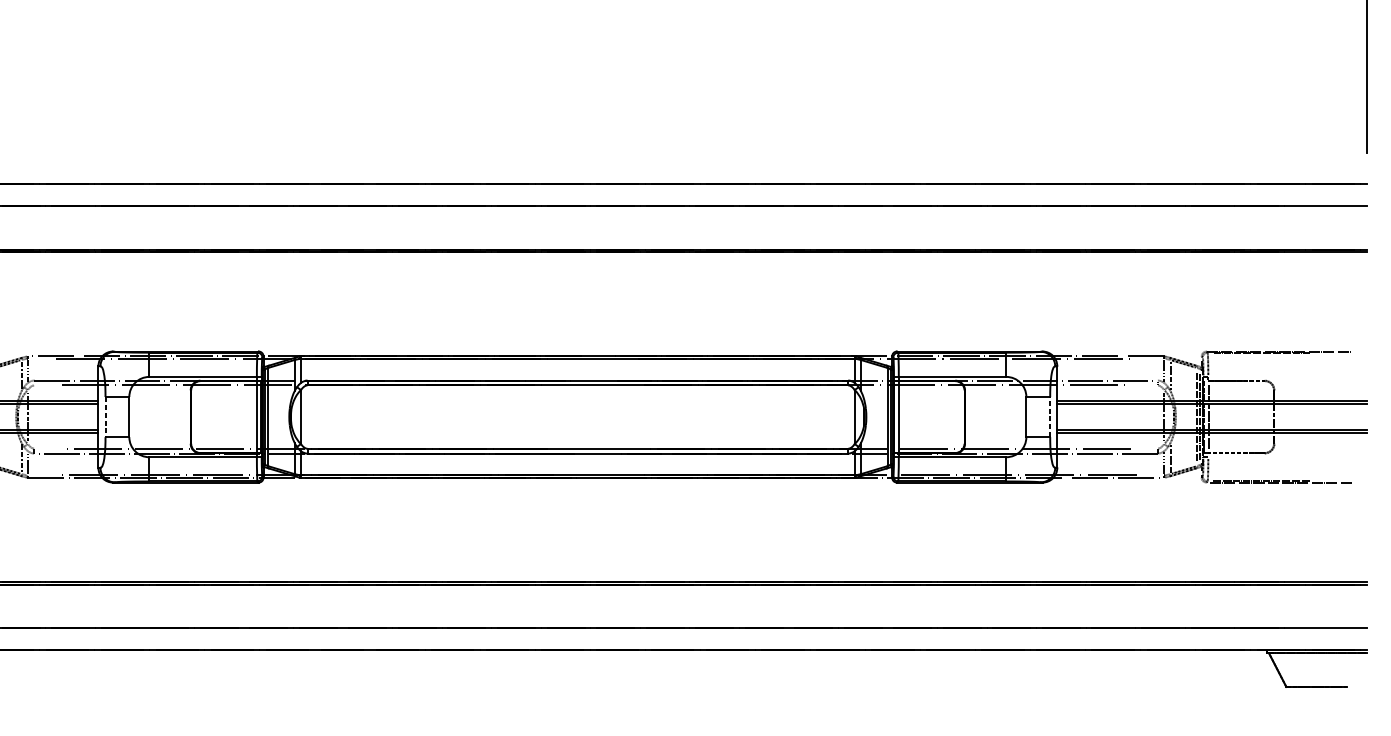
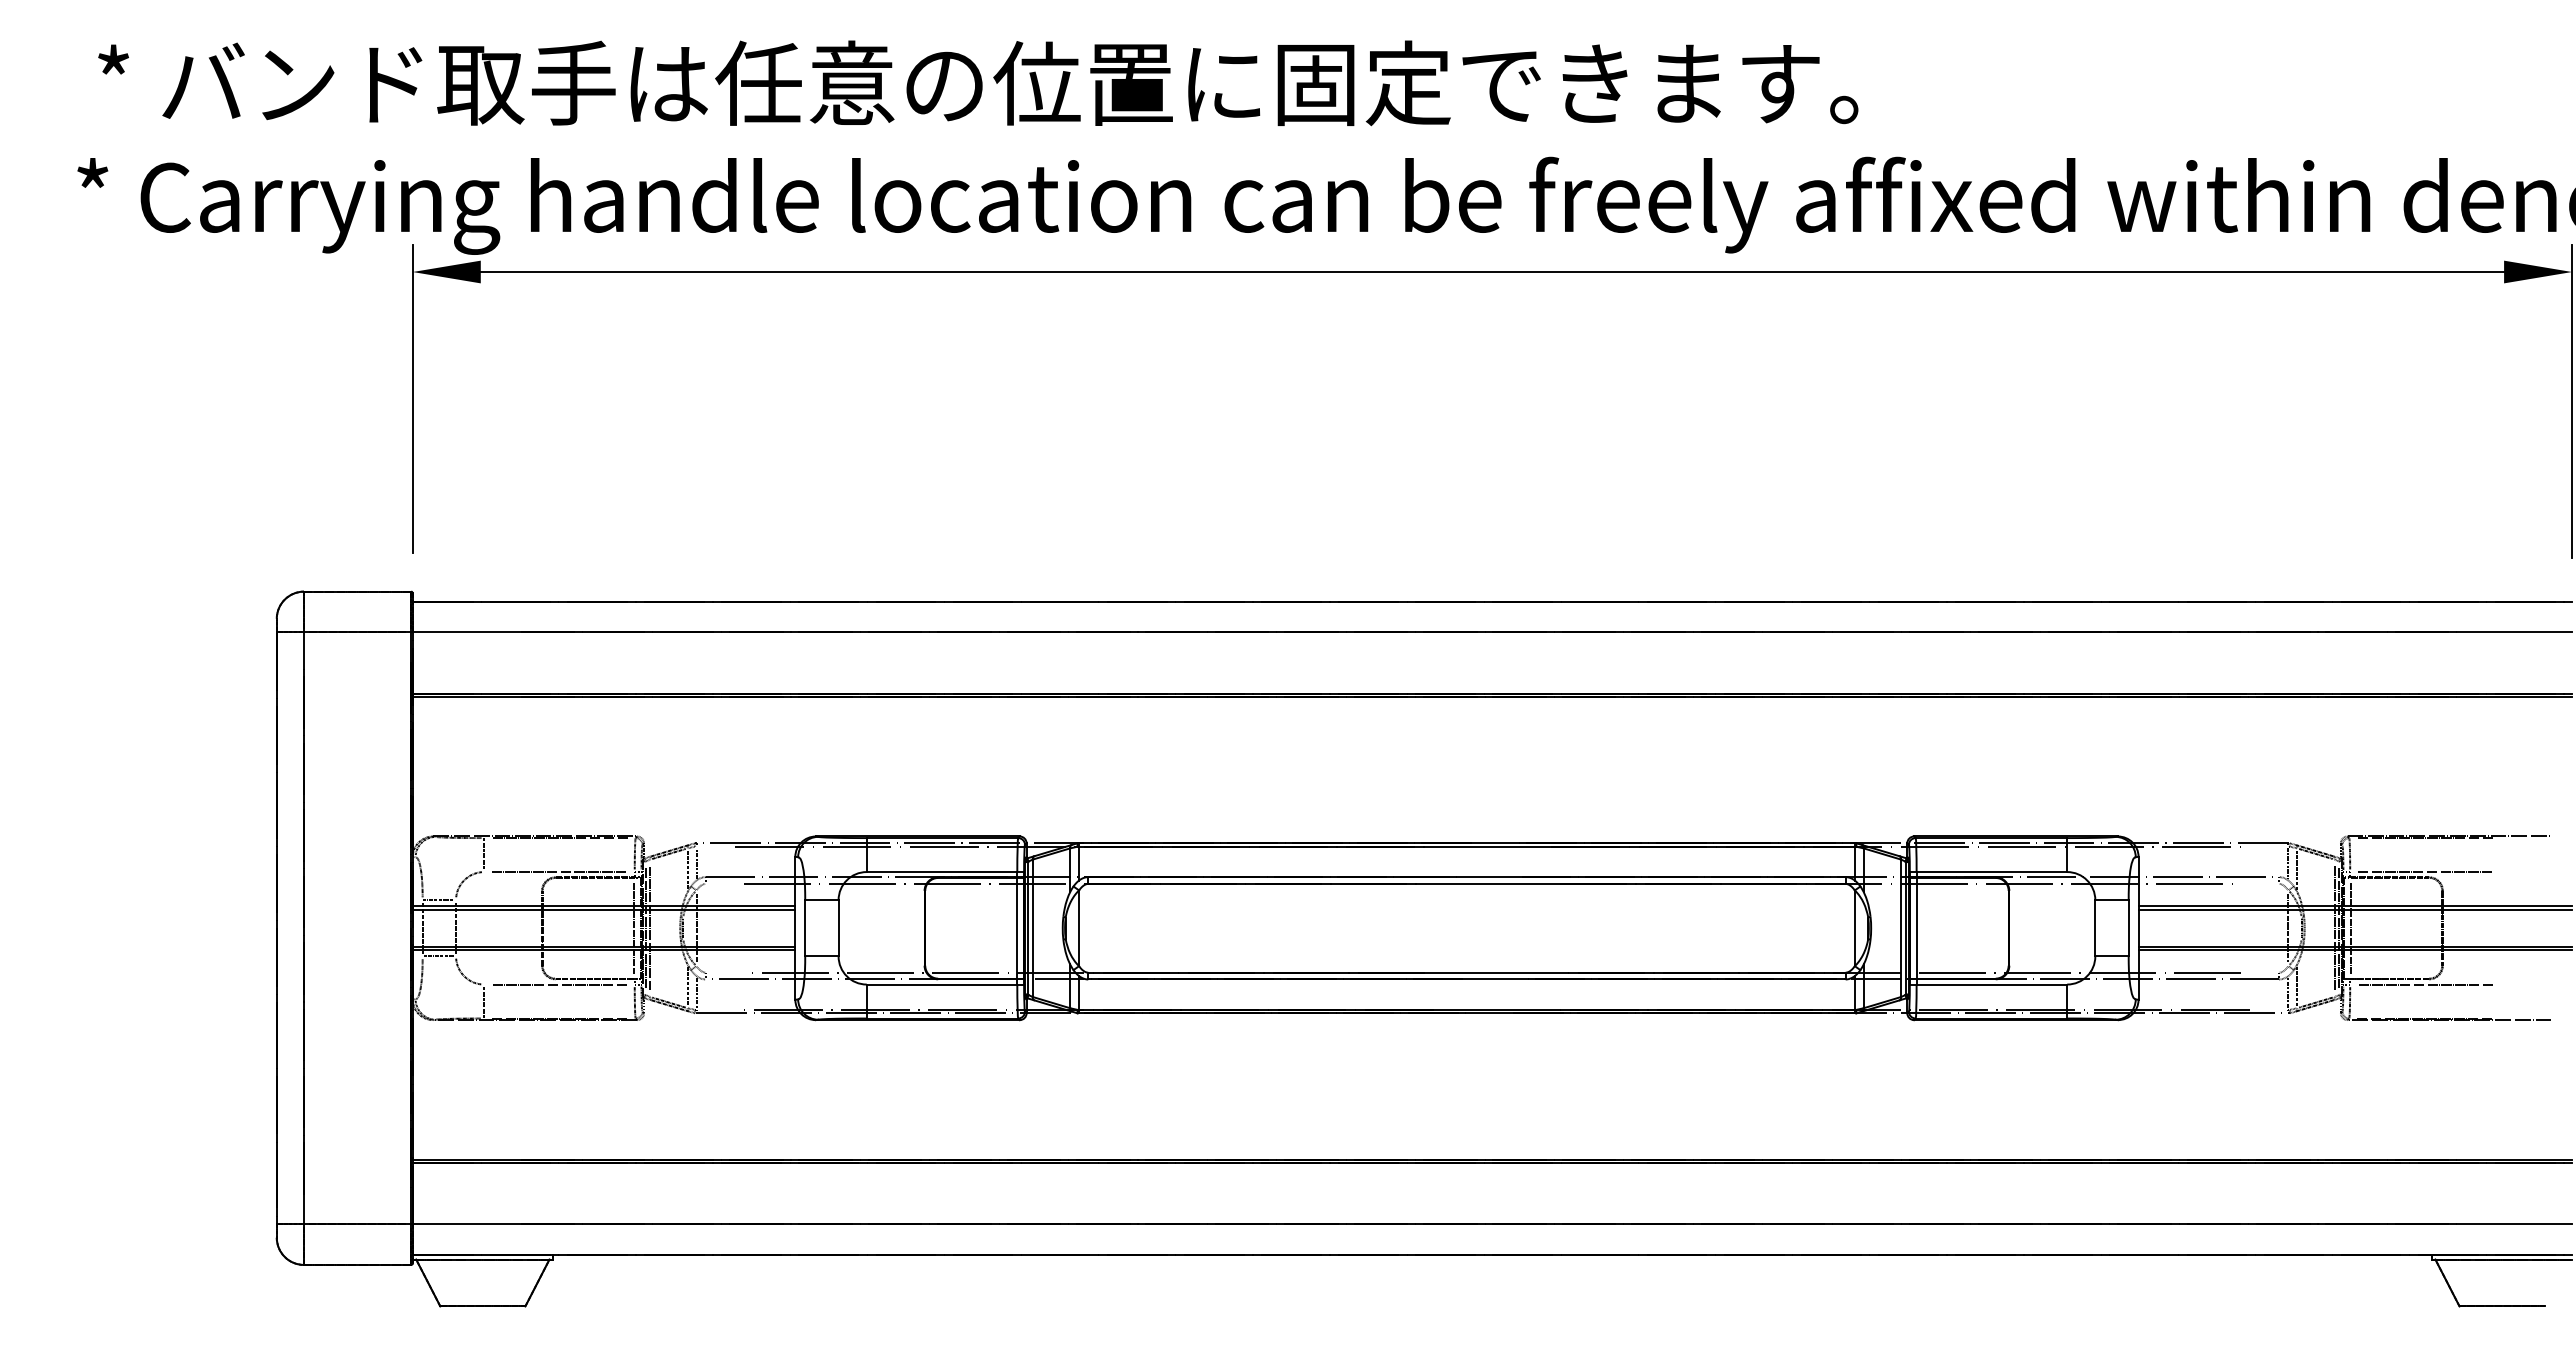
line: (1262, 377) -> (2425, 872), added
line: (1050, 416) -> (2128, 927), dashed -> solid
line: (105, 417) -> (805, 928), dashed -> solid
line: (1262, 457) -> (2425, 984), added

